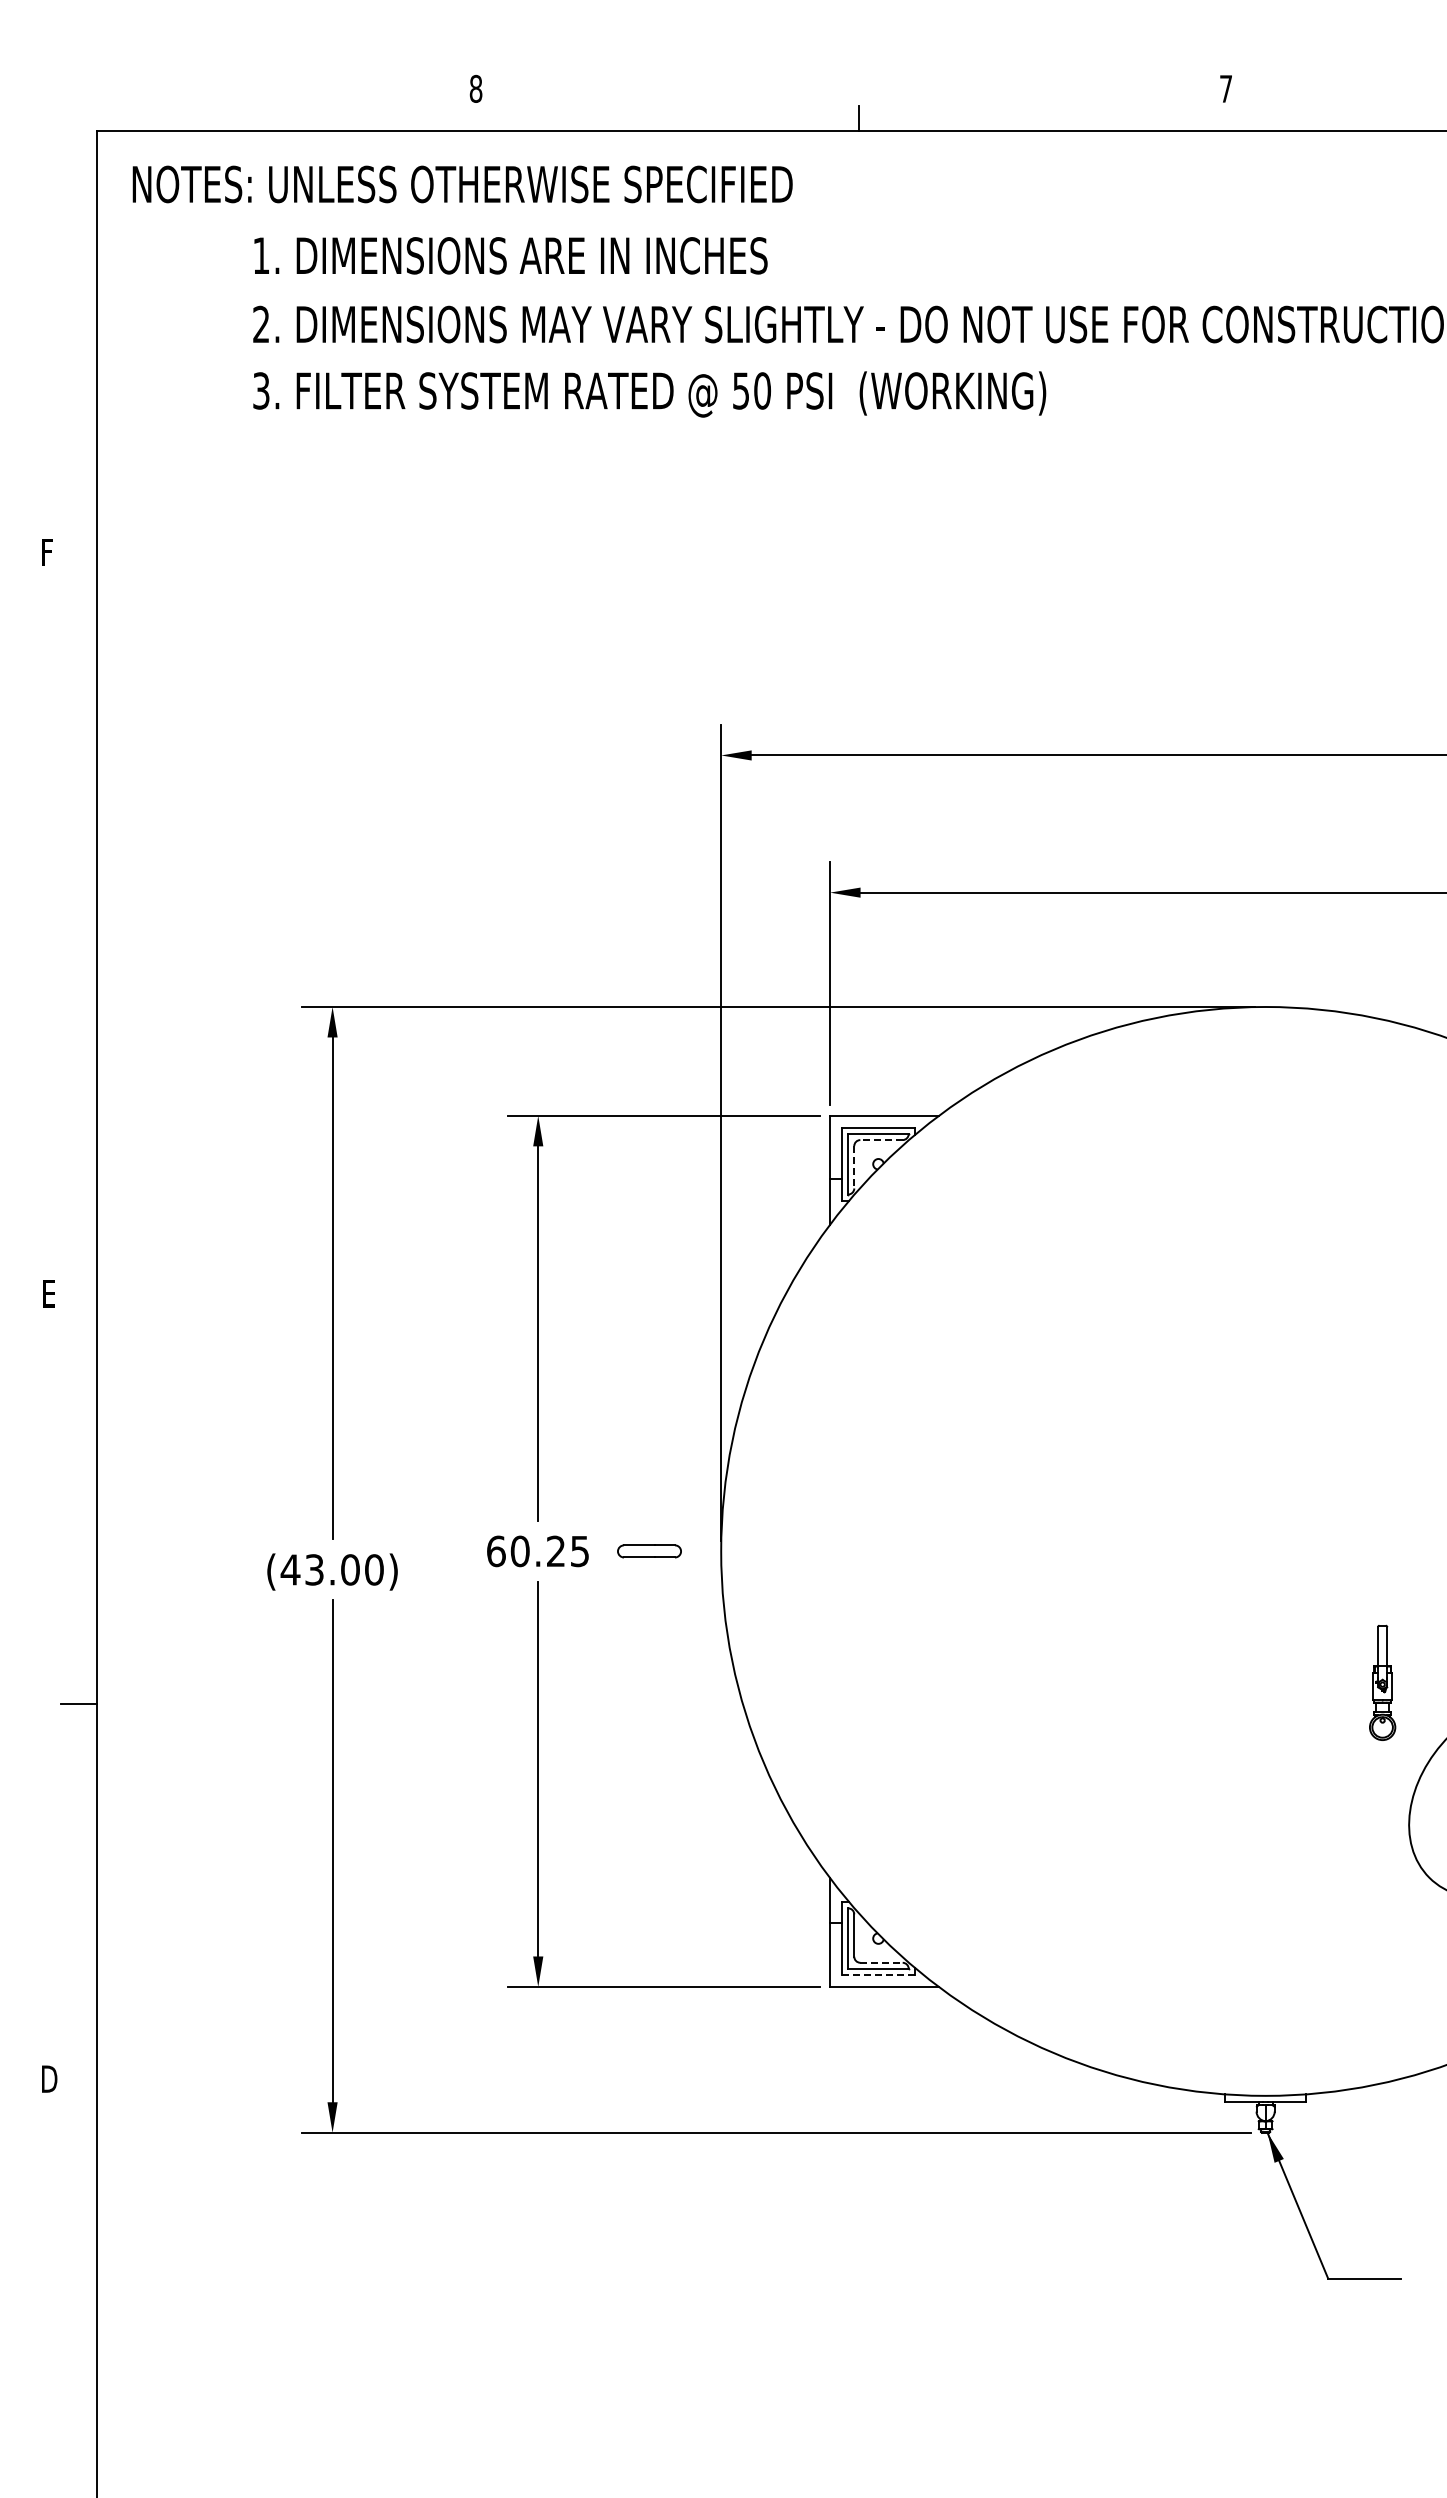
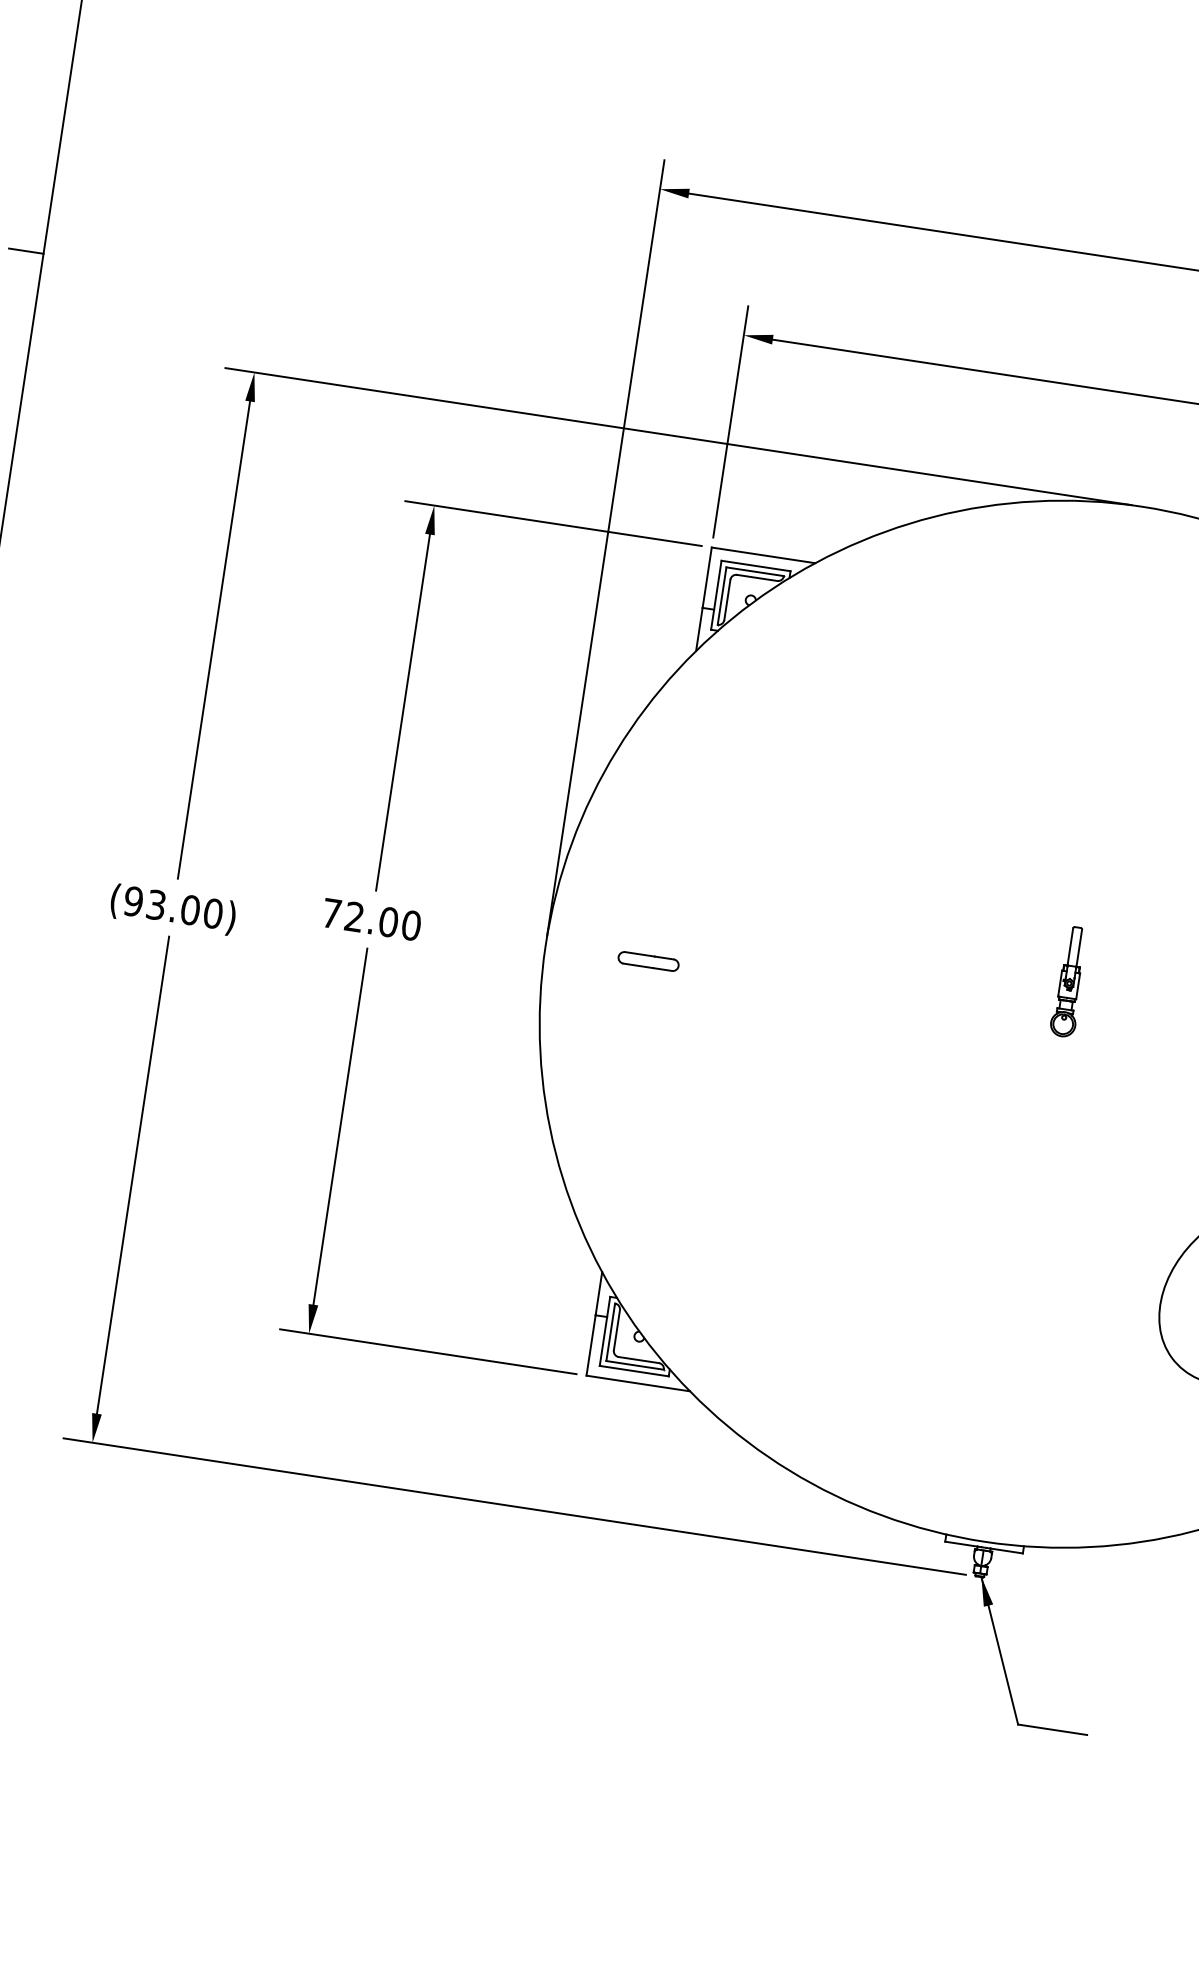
line: (78, 917) -> (25, 250), added
line: (881, 1140) -> (757, 578), dashed -> solid
line: (854, 1167) -> (727, 600), dashed -> solid
text: (538, 1551) -> (371, 919), 60.25 -> 72.00
part: (649, 1551) -> (648, 961), moved
text: (290, 1569) -> (133, 901), (43.00) -> (93.00)
part: (1382, 1682) -> (1069, 981), moved
line: (882, 1962) -> (639, 1359), dashed -> solid
line: (878, 1974) -> (634, 1370), dashed -> solid

